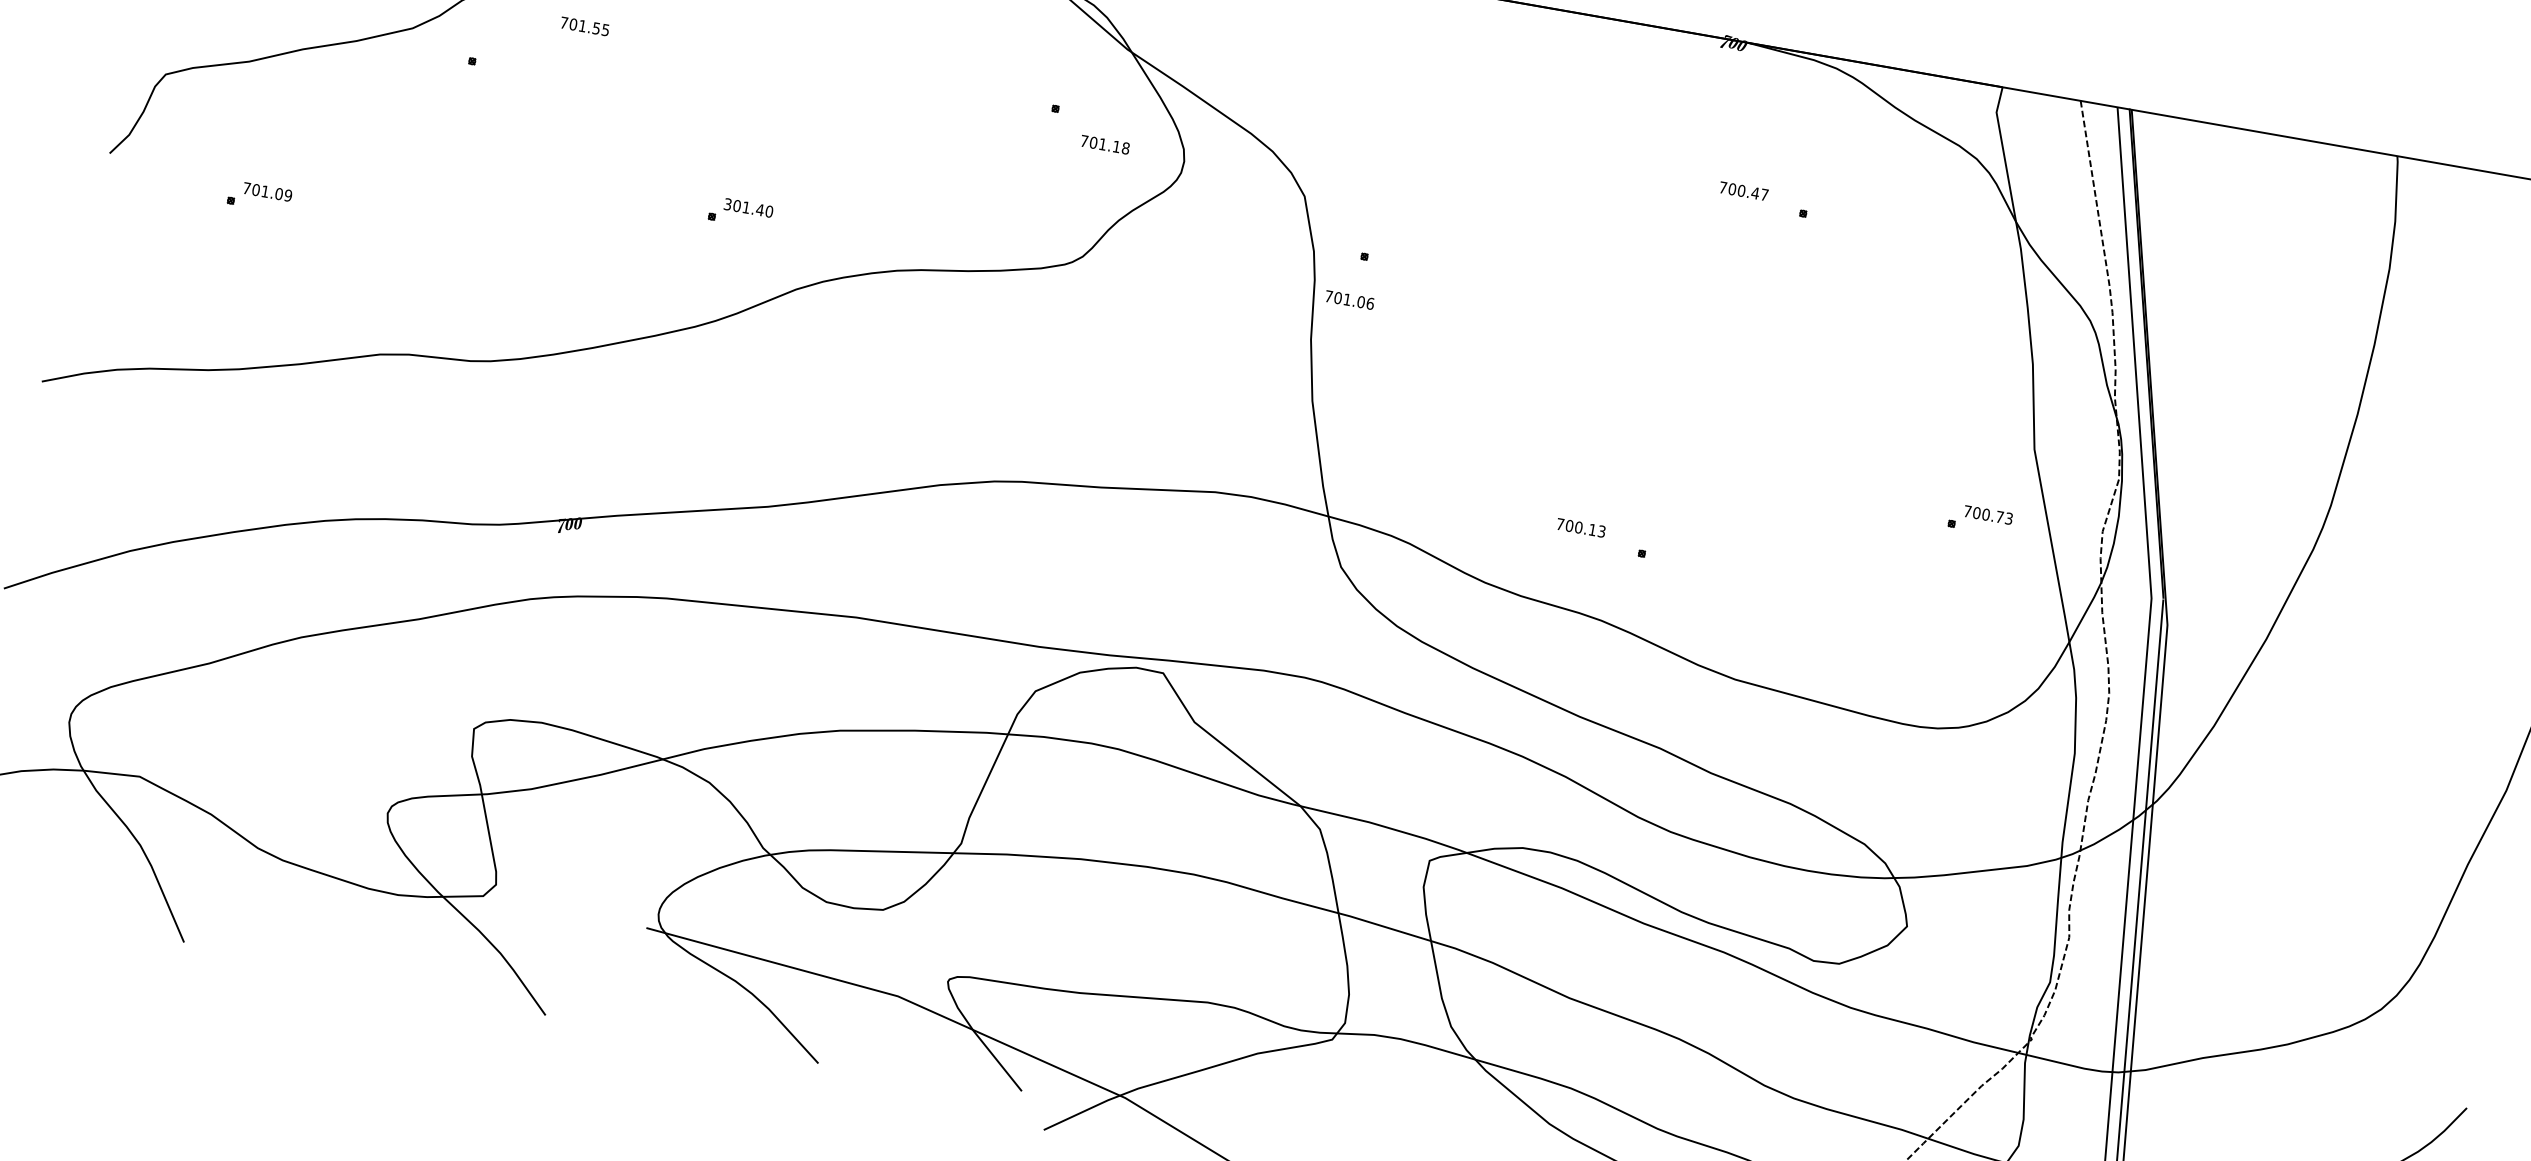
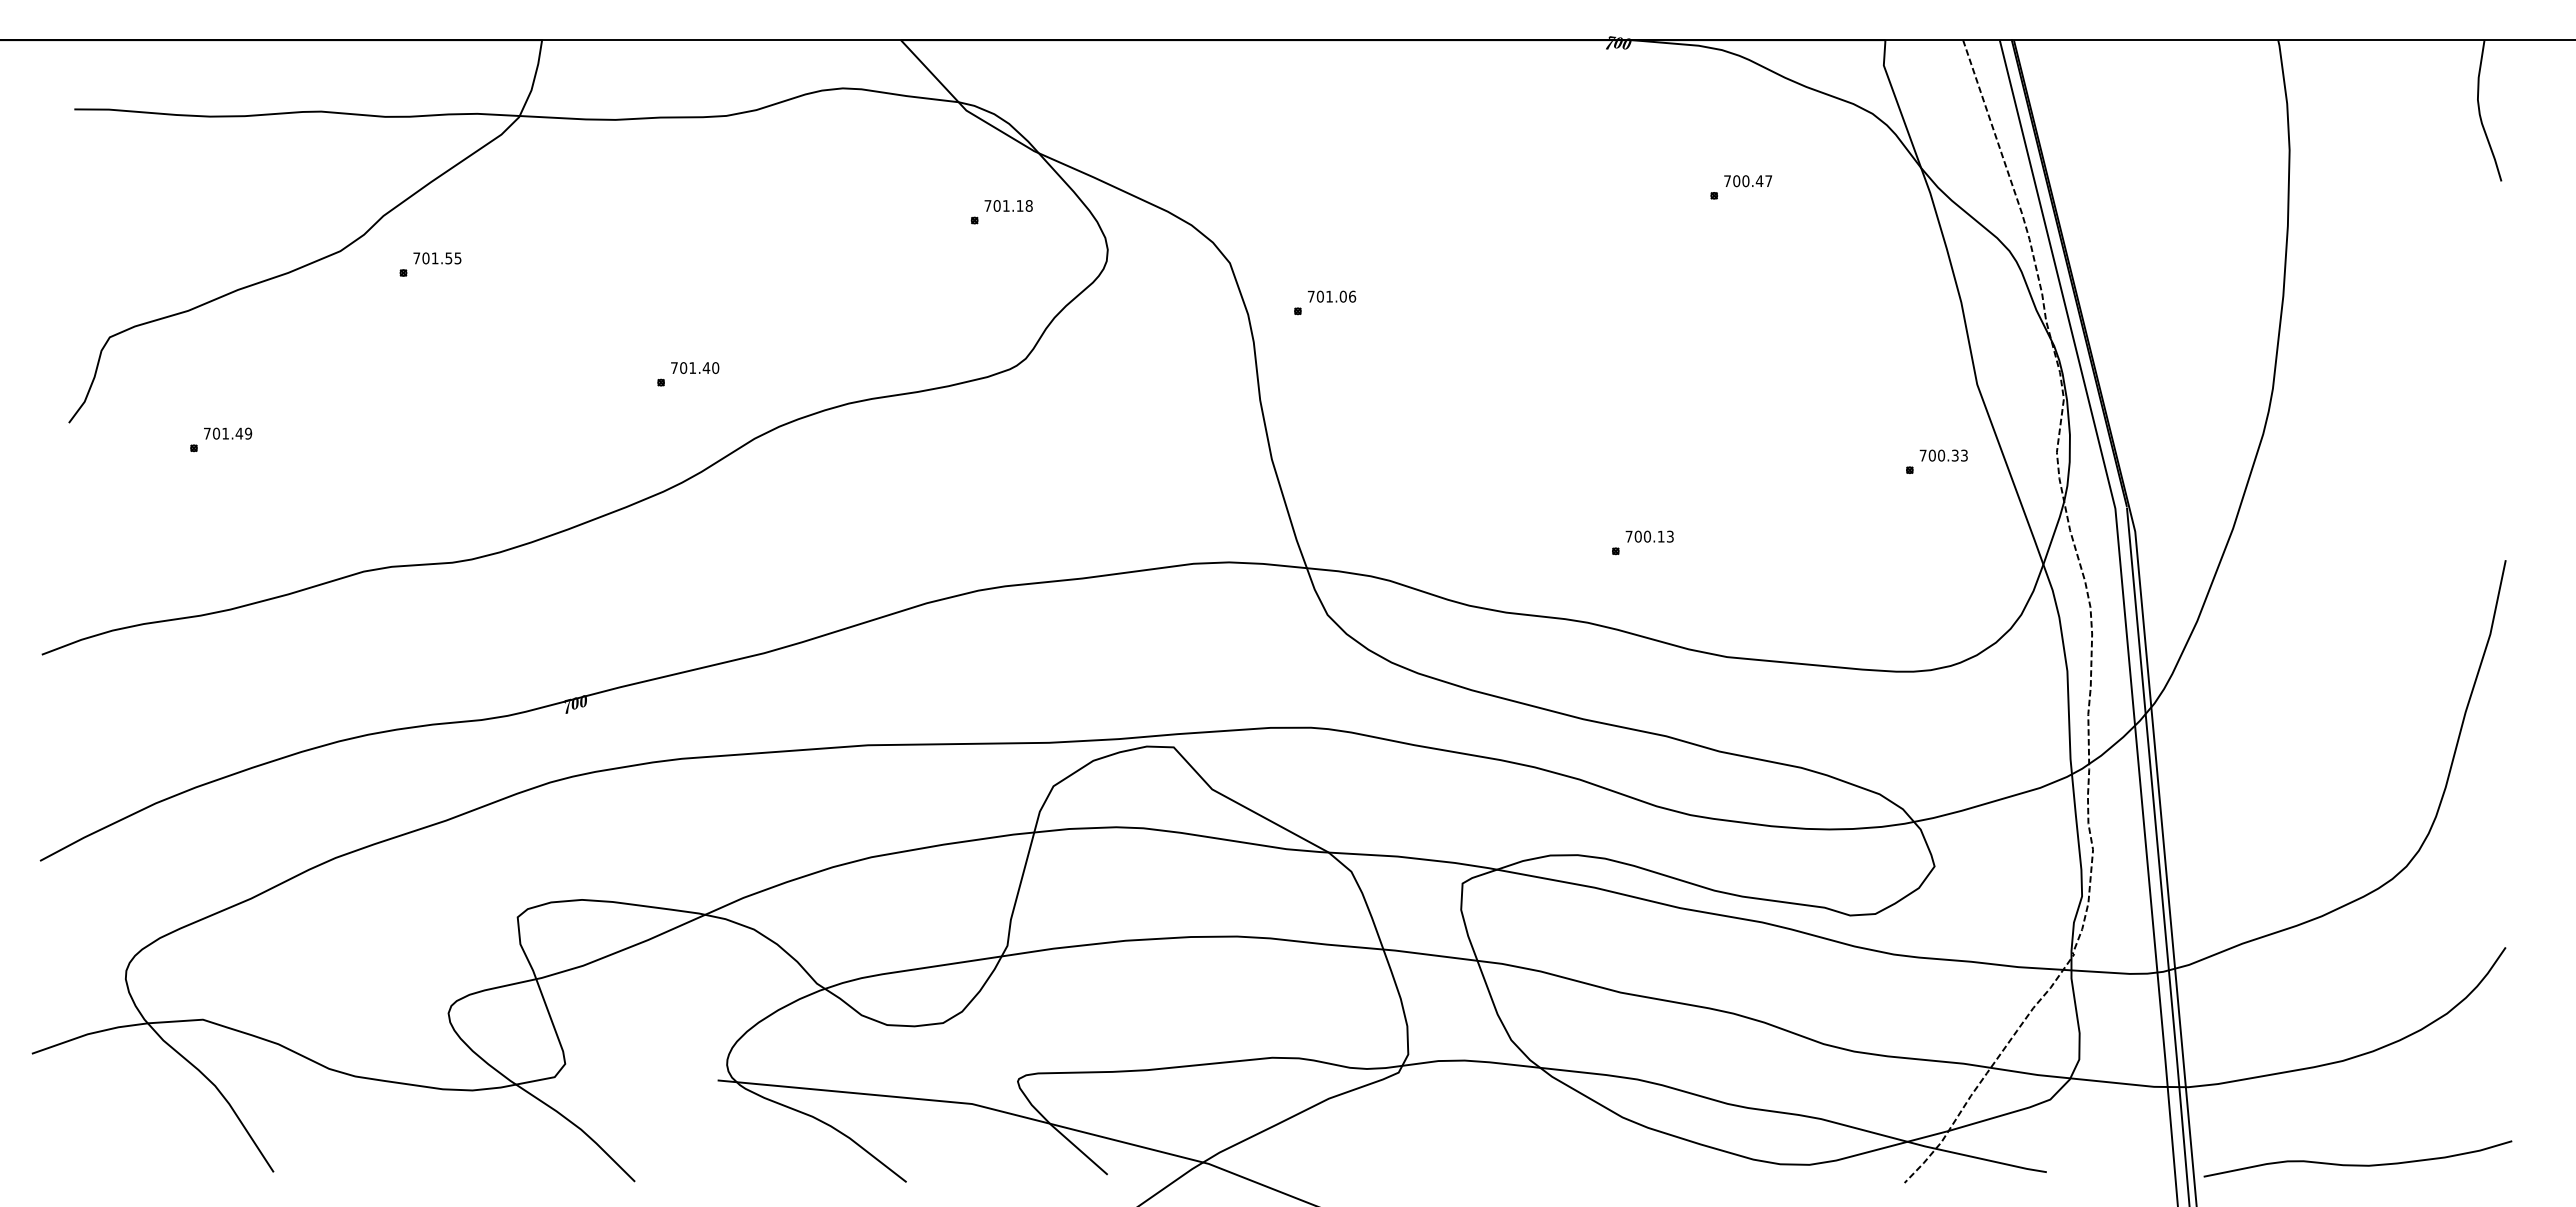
text: (585, 26) -> (437, 258), moved
text: (1105, 144) -> (1008, 205), moved
text: (1744, 191) -> (1748, 181), moved
text: (279, 193) -> (239, 433), 701.09 -> 701.49
text: (727, 204) -> (674, 368), 301.40 -> 701.40
text: (1350, 300) -> (1332, 296), moved
text: (1999, 516) -> (1954, 455), 700.73 -> 700.33
text: (1580, 527) -> (1649, 536), moved

